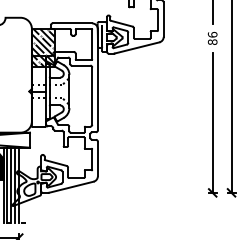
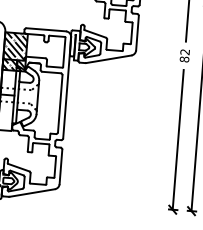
text: (212, 34) -> (184, 51), 86 -> 82

